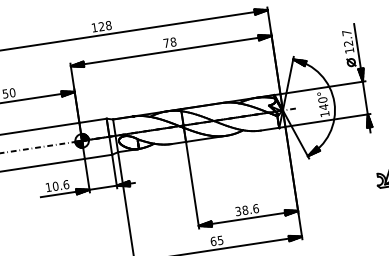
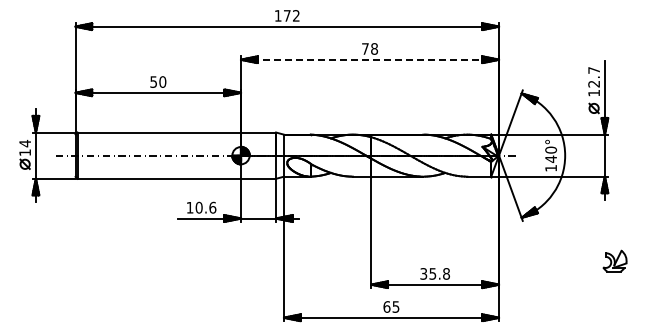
text: (104, 25) -> (291, 15), 128 -> 172
line: (171, 50) -> (370, 59), solid -> dashed
text: (250, 209) -> (439, 273), 38.6 -> 35.8

